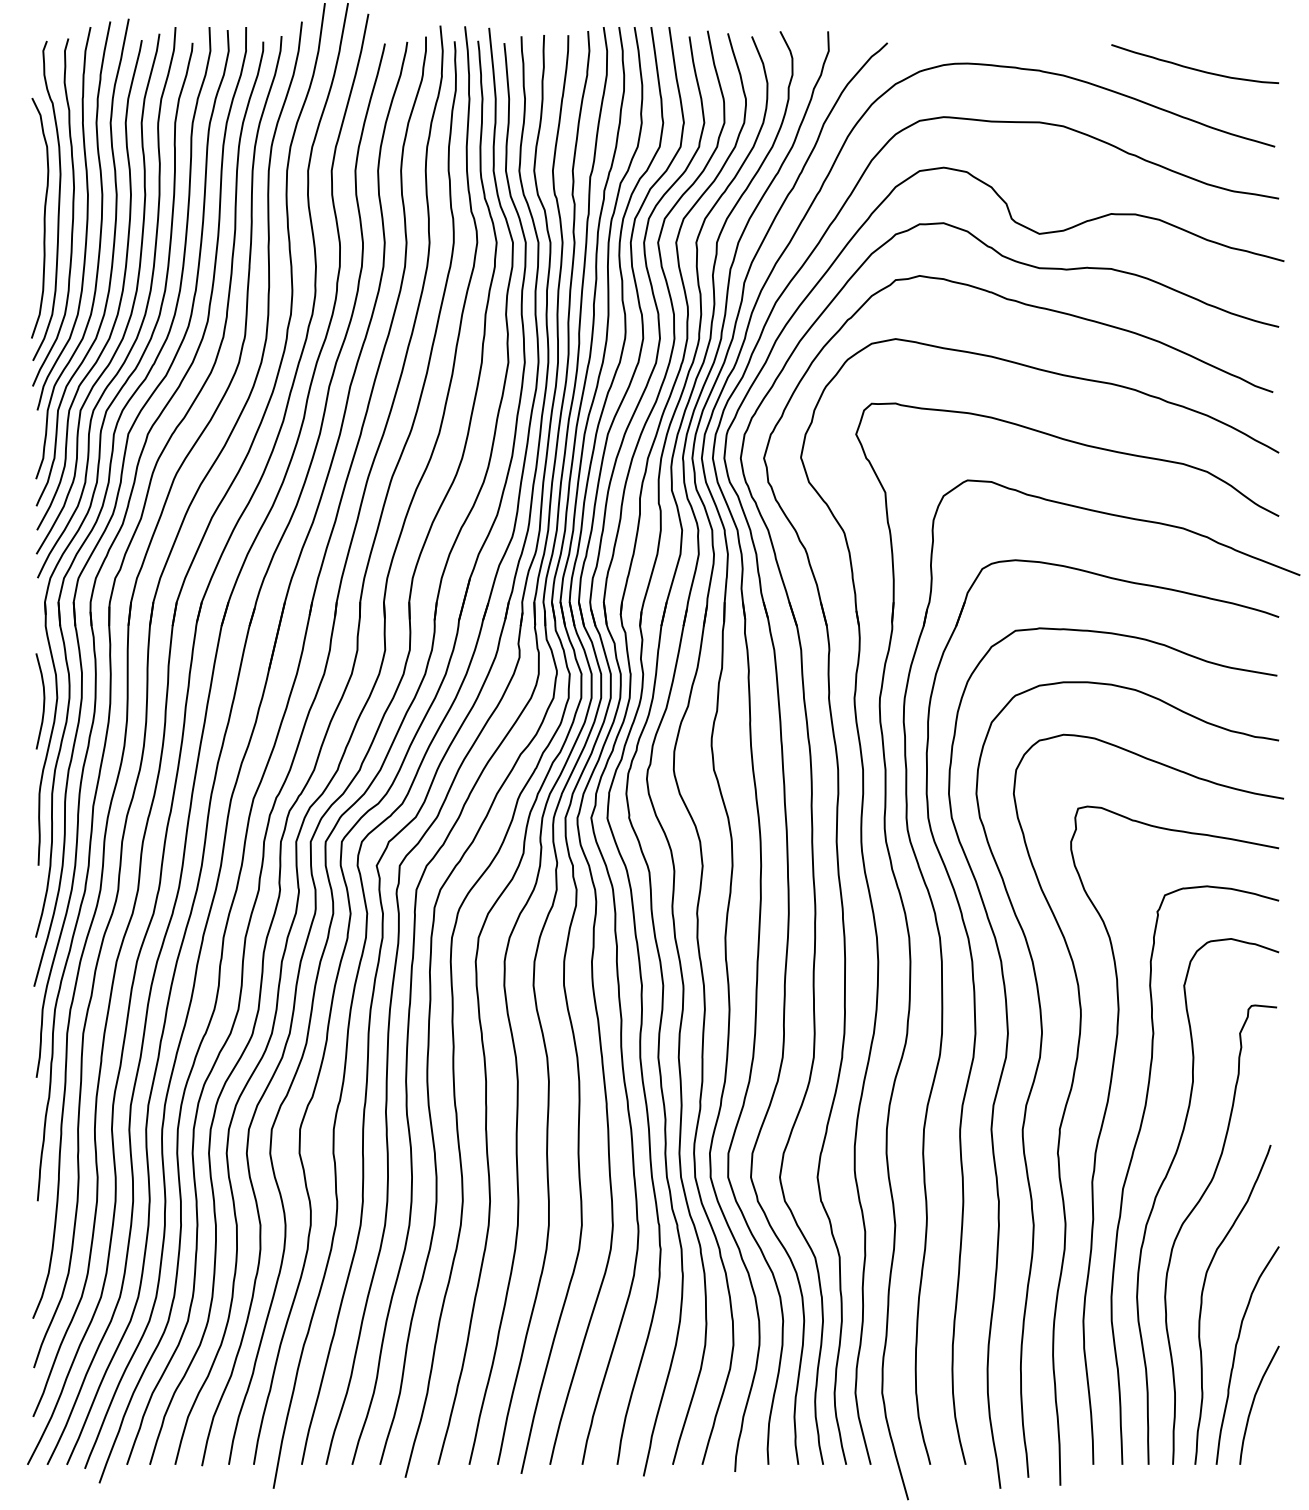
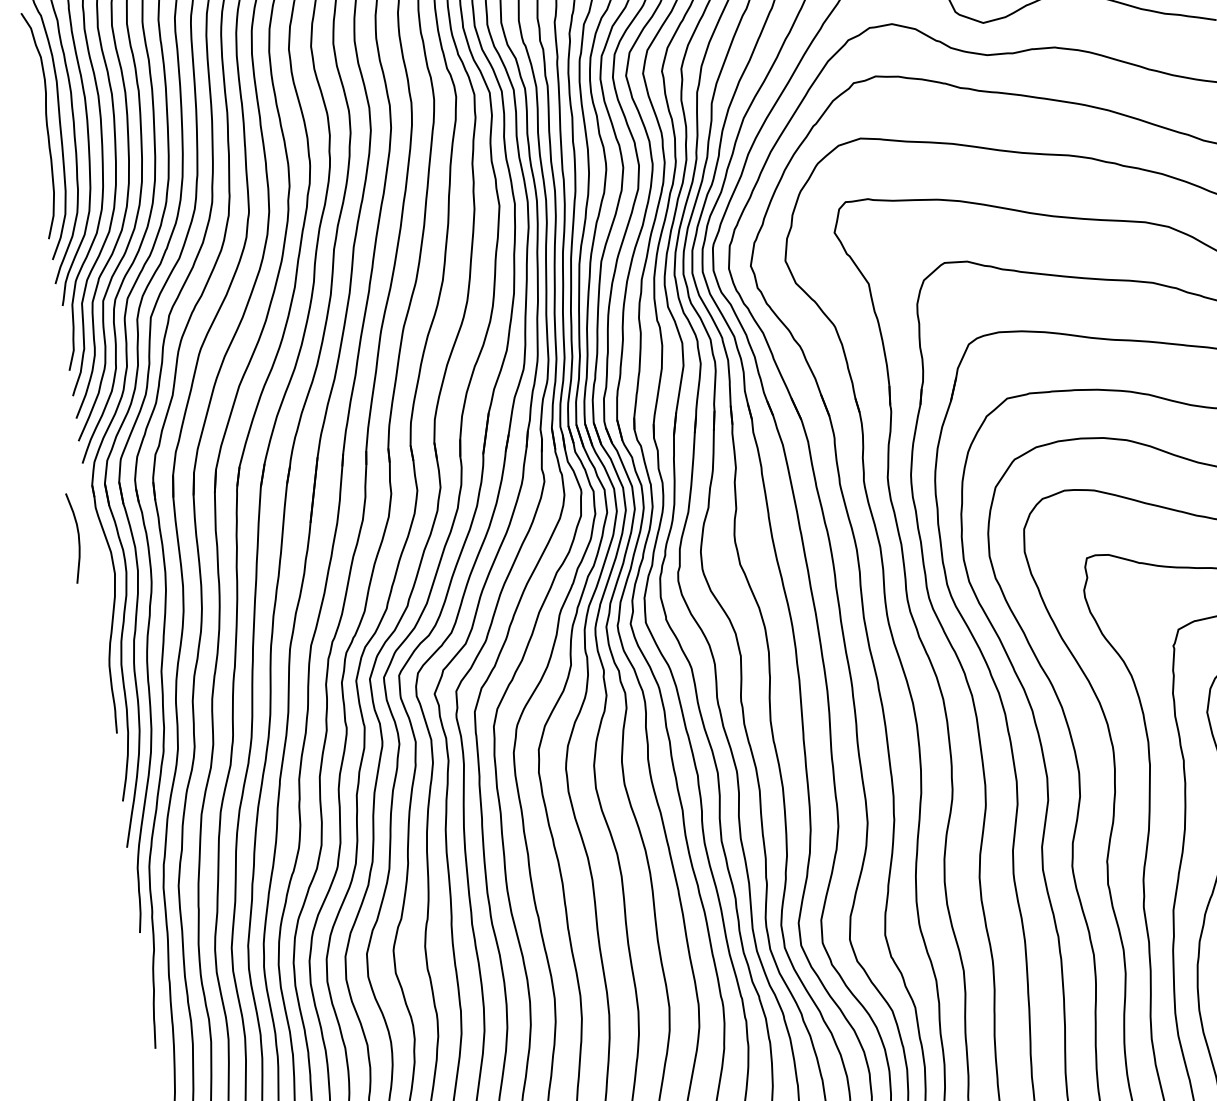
curve: (43, 701) -> (78, 537), moved

